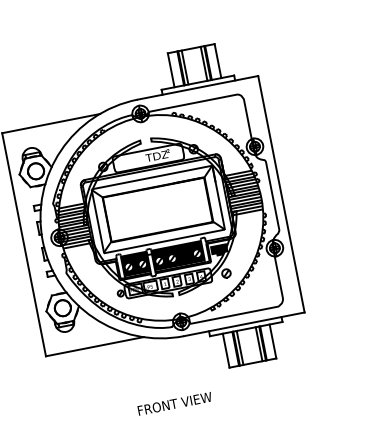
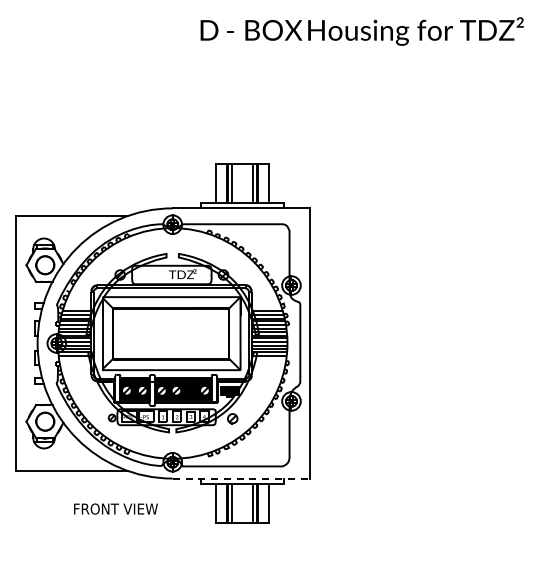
line: (244, 324) -> (241, 478), solid -> dashed
text: (174, 403) -> (115, 508), moved

